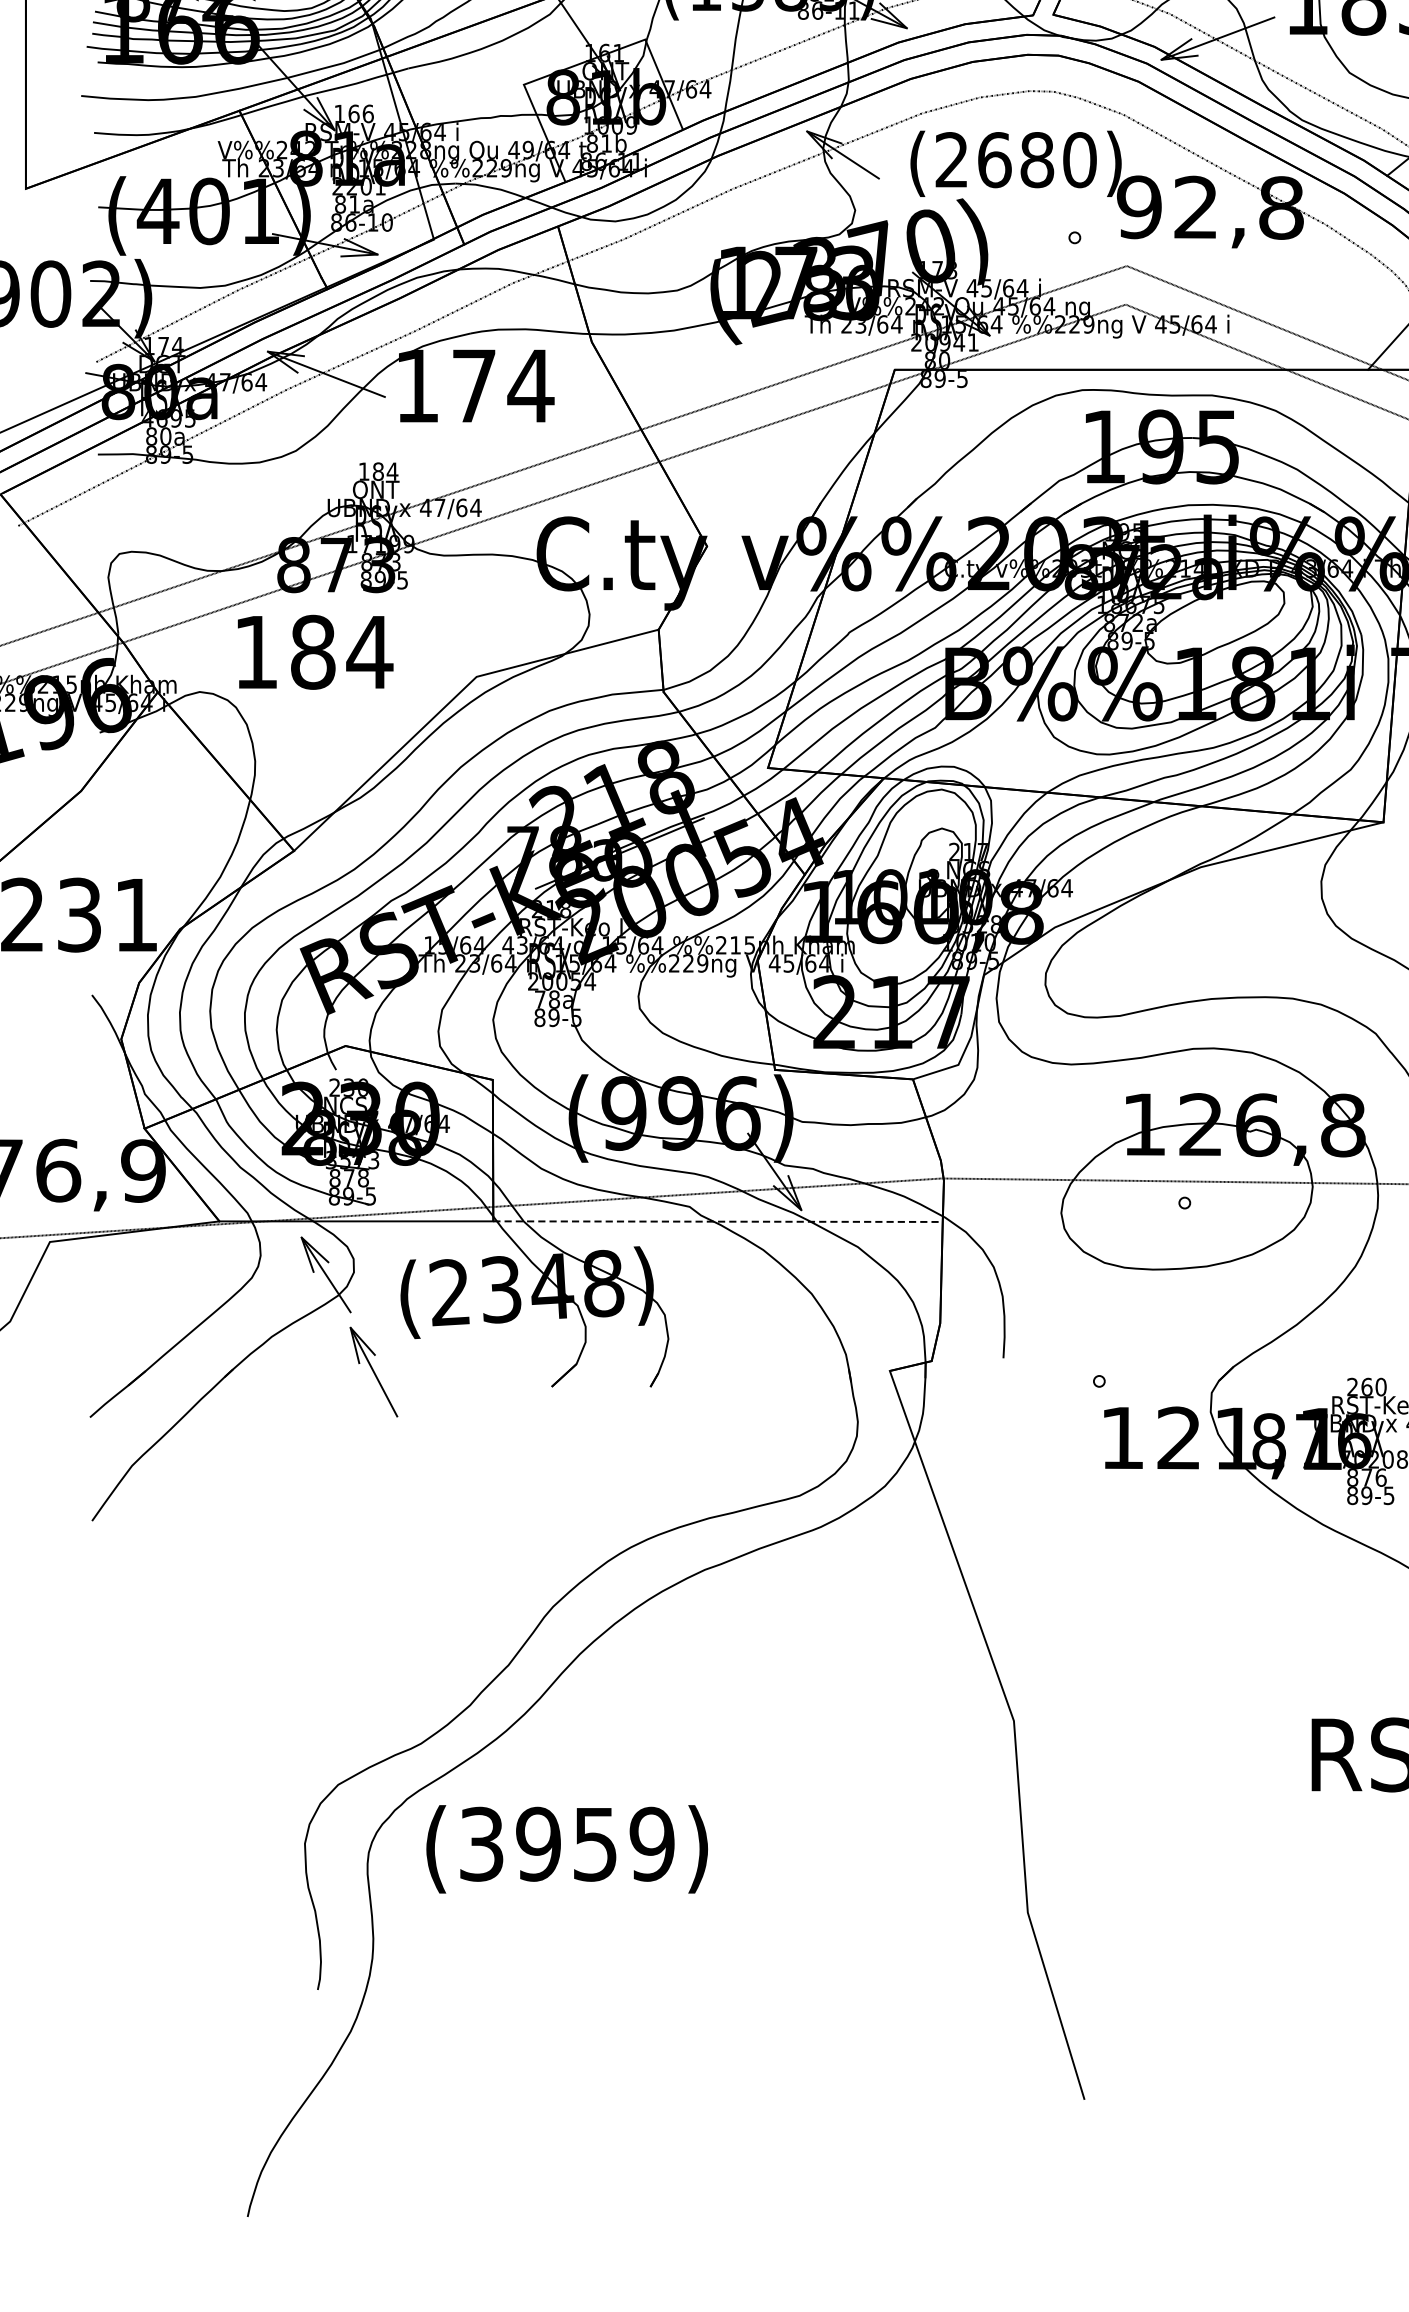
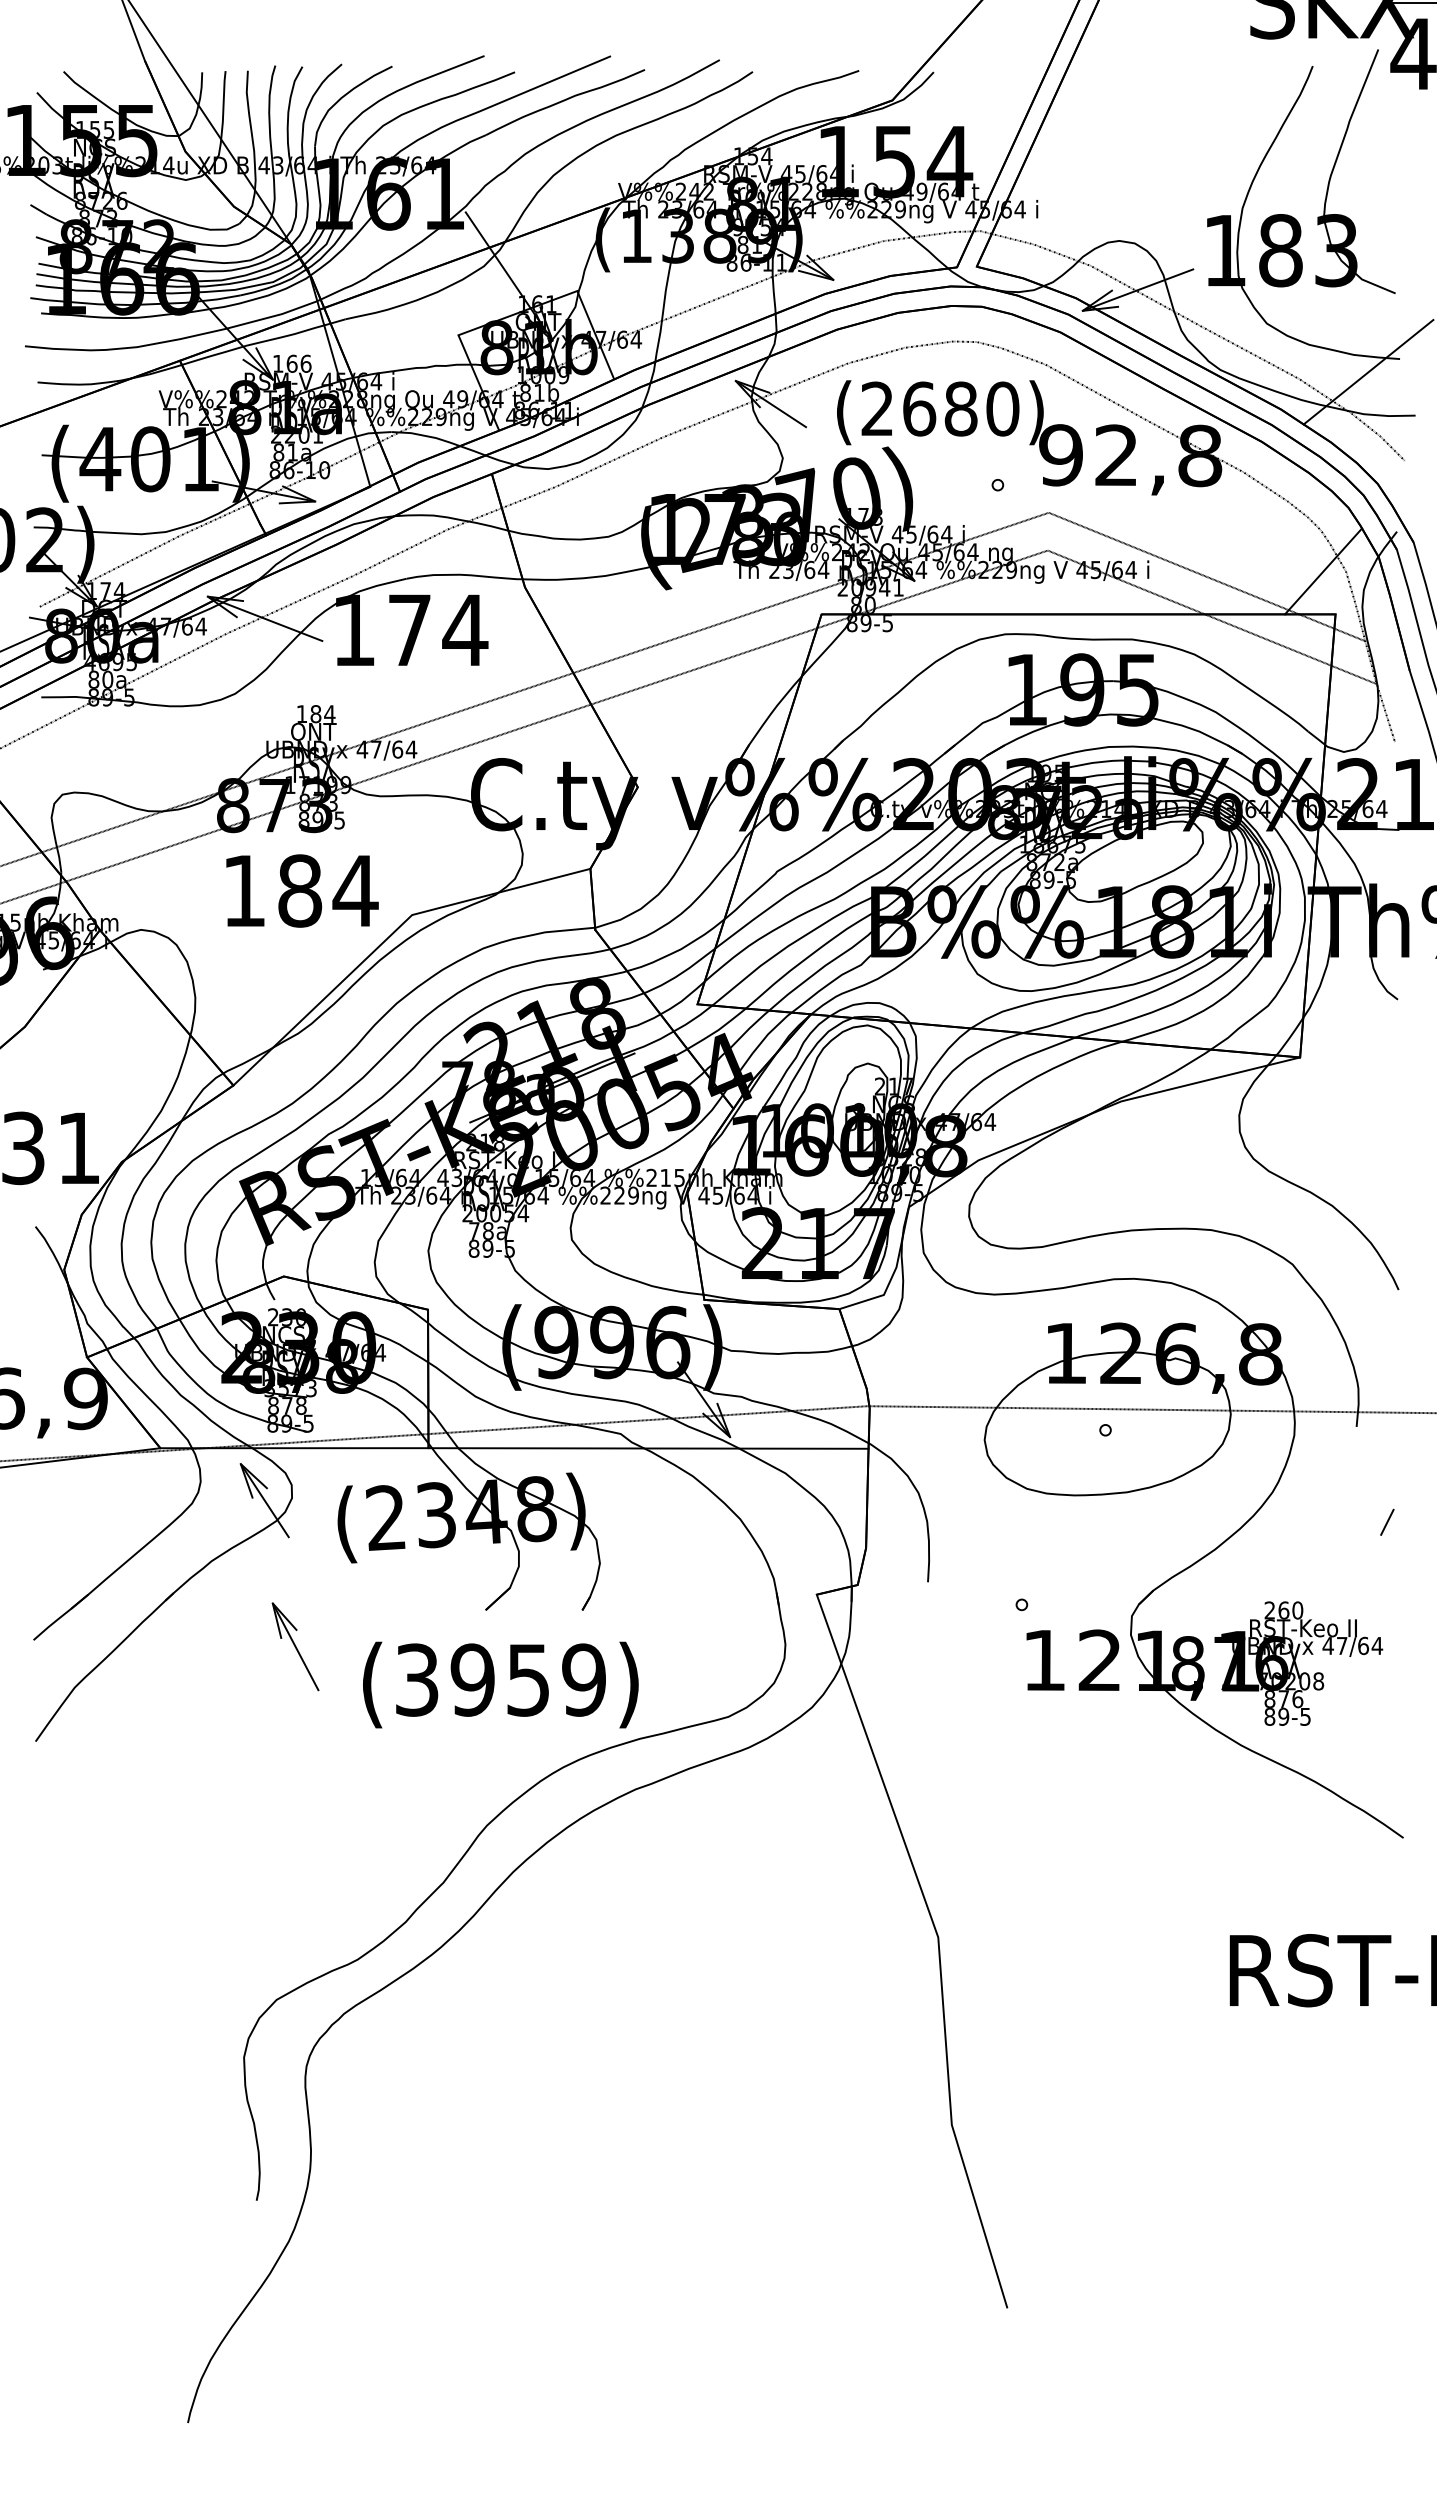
text: (315, 651) -> (302, 890), moved
line: (719, 1221) -> (649, 1448), dashed -> solid
part: (373, 1371) -> (295, 1646), moved
text: (566, 1848) -> (500, 1684), moved

